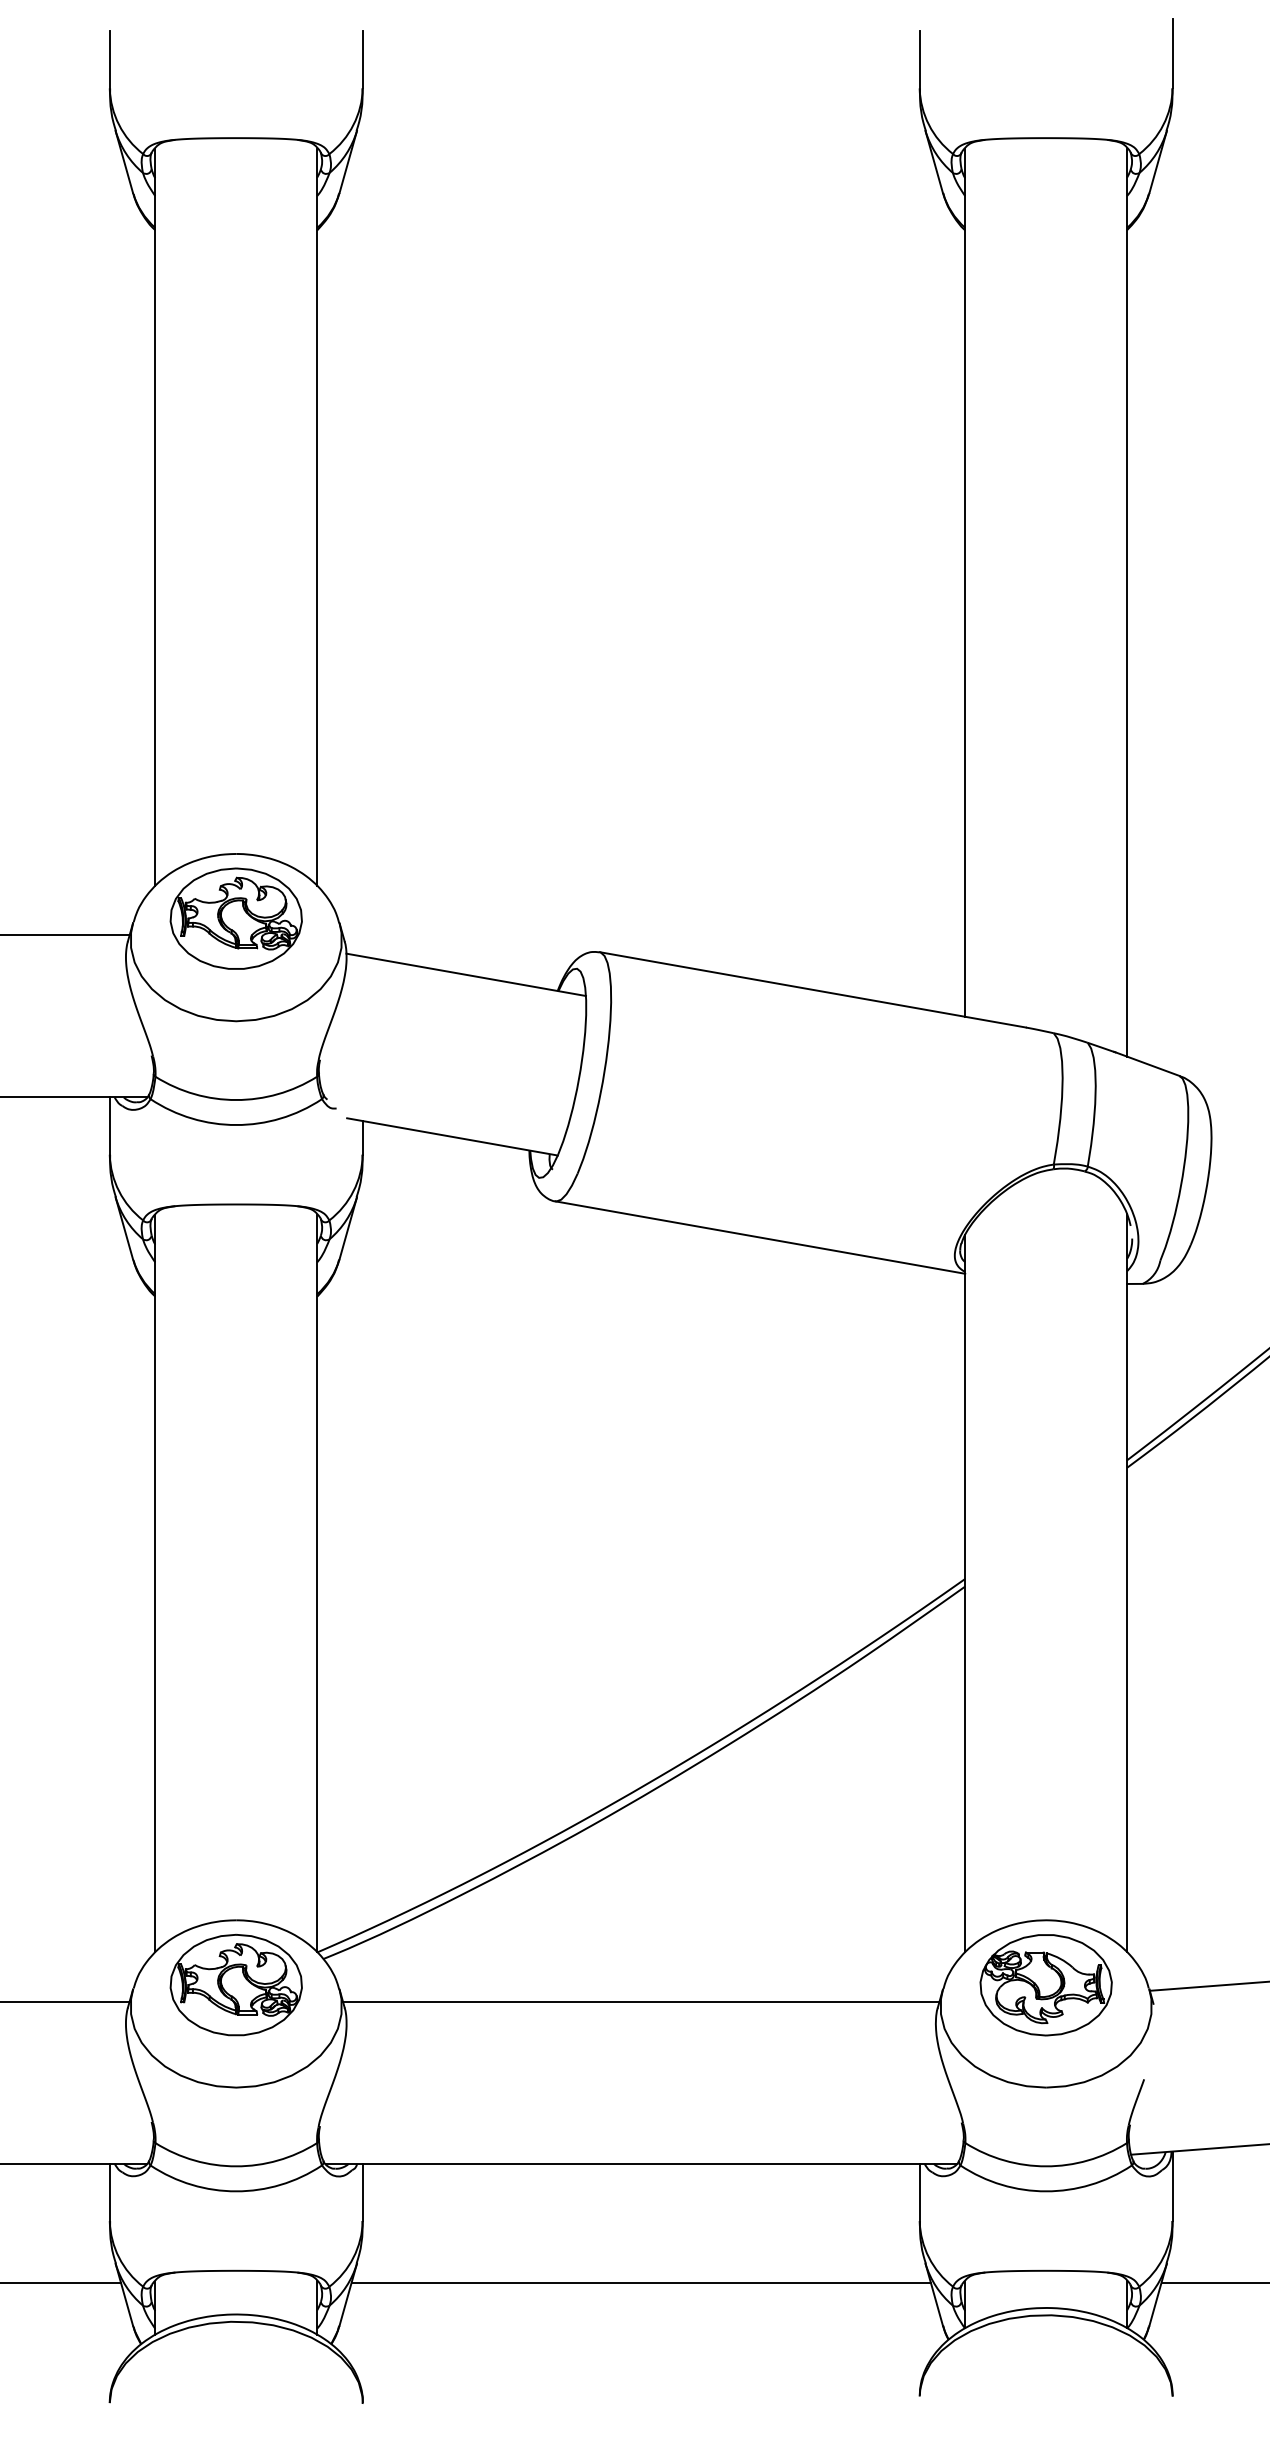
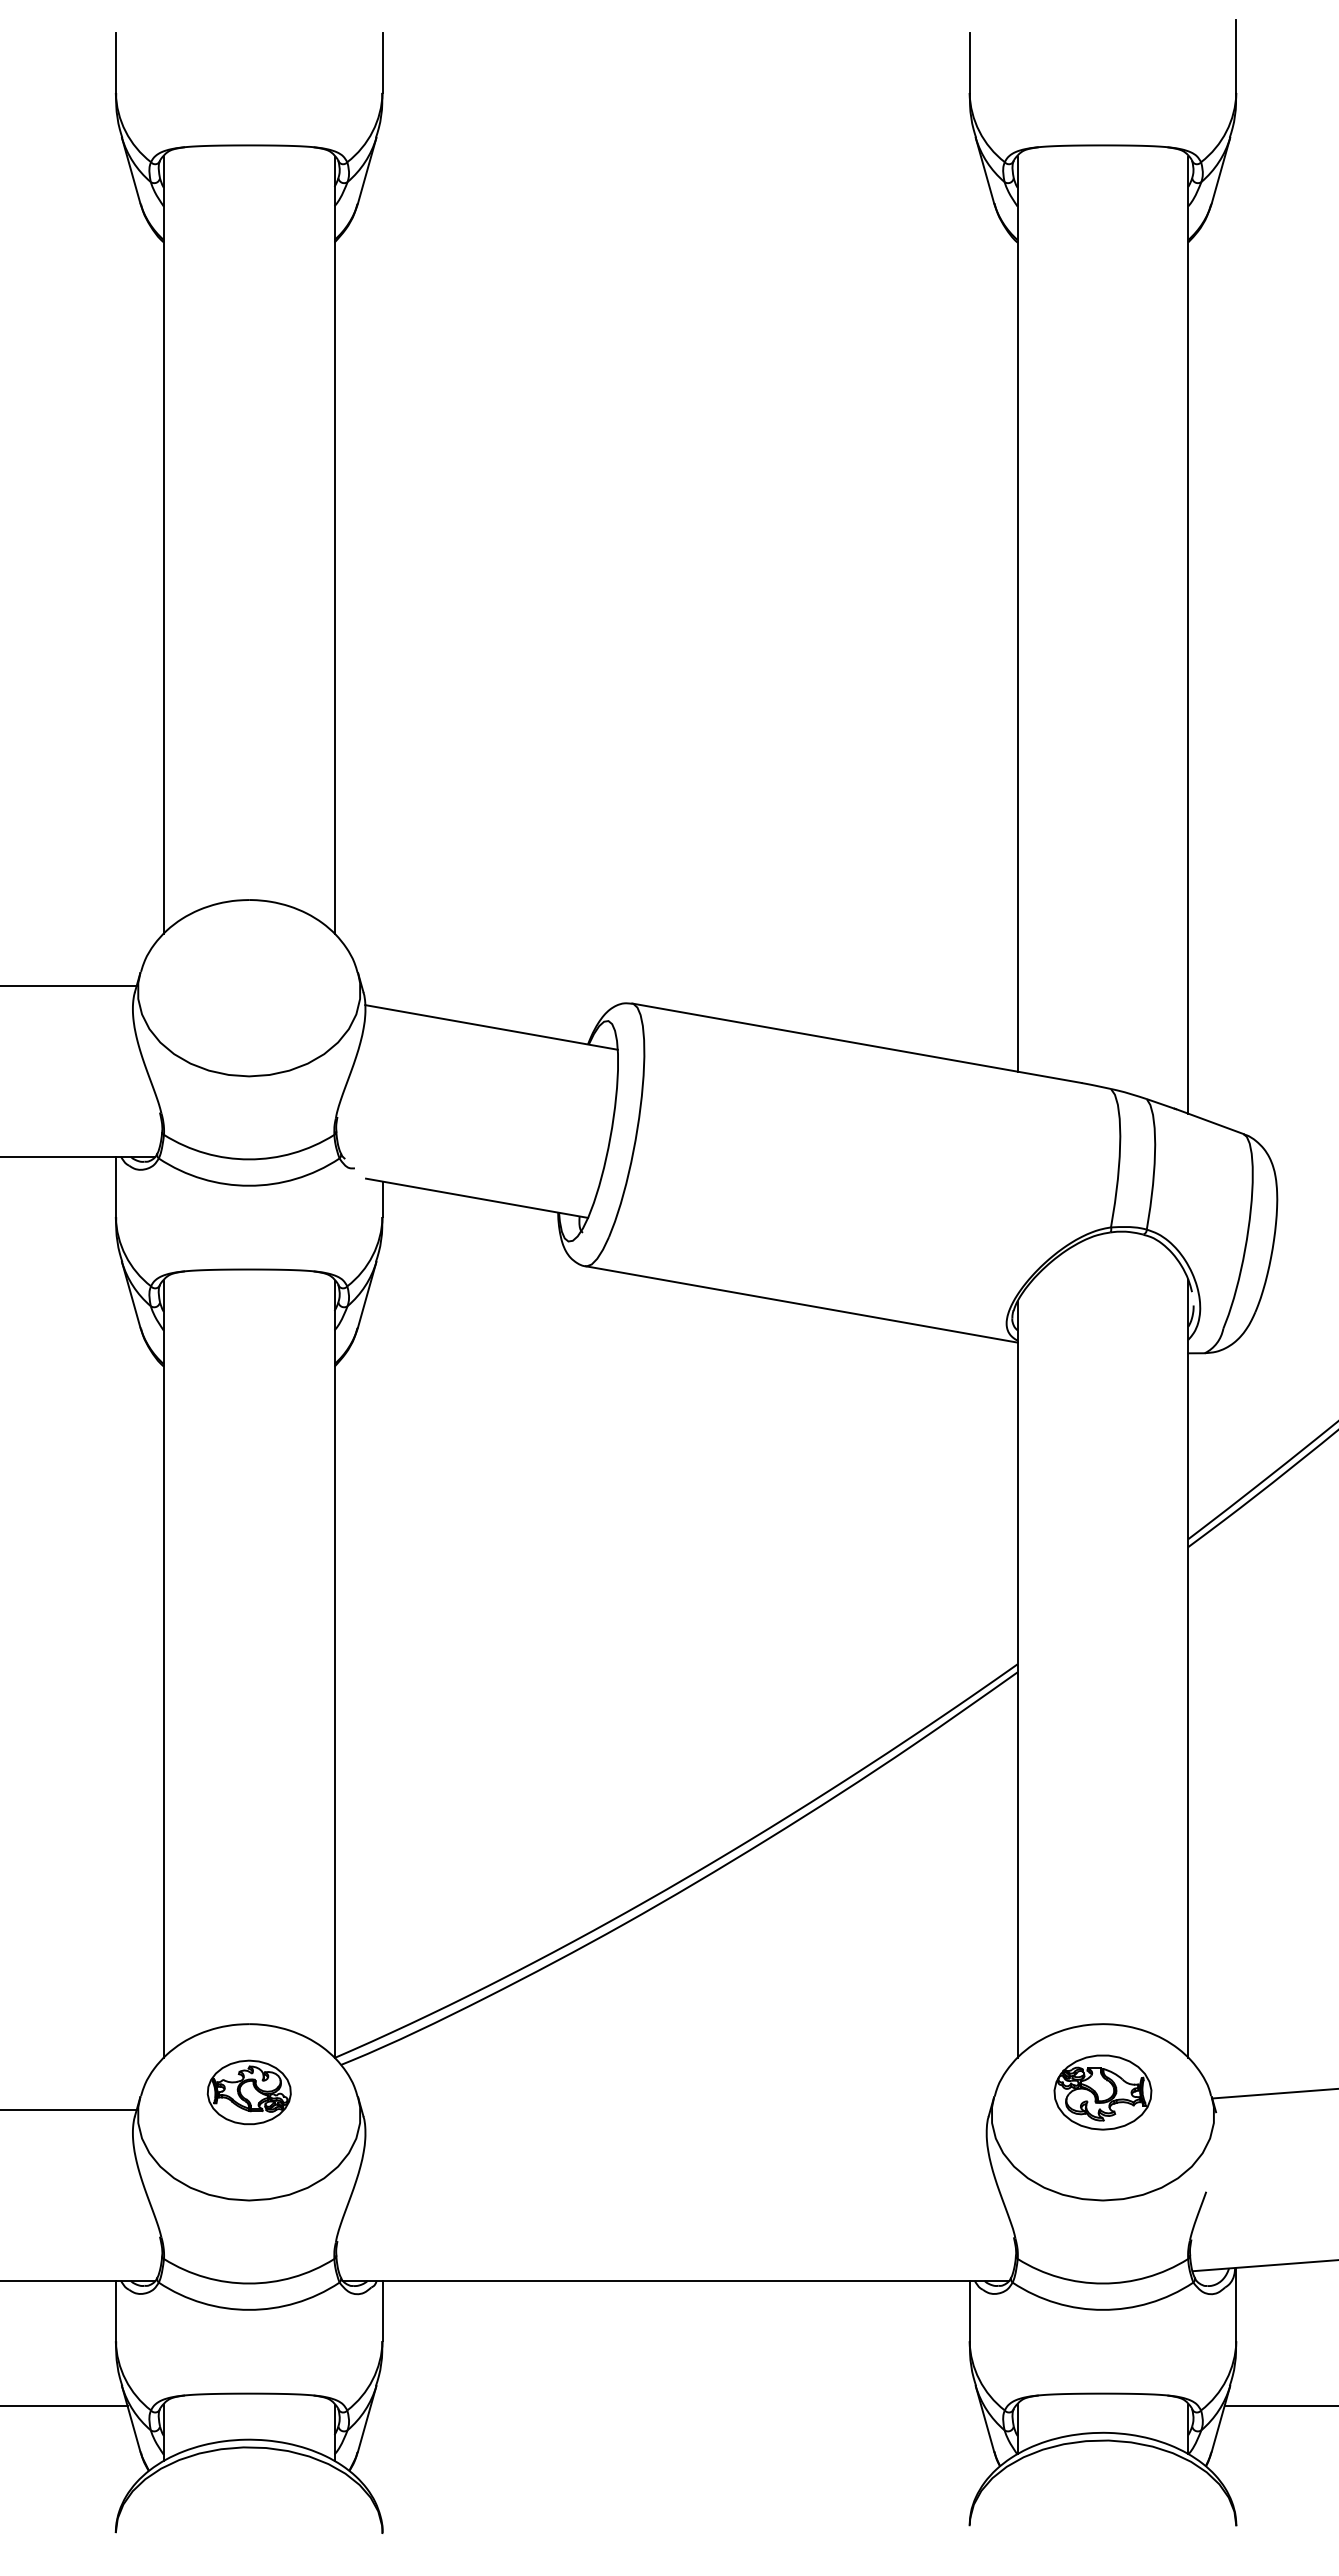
part: (236, 918) -> (249, 968), removed
part: (236, 1985) -> (249, 2092), size x0.6
part: (1045, 1985) -> (1102, 2092), size x0.7
line: (640, 2002) -> (675, 2110), removed
line: (640, 2283) -> (675, 2406), removed

